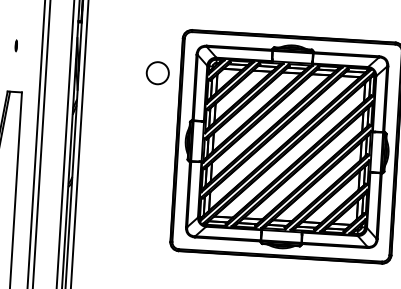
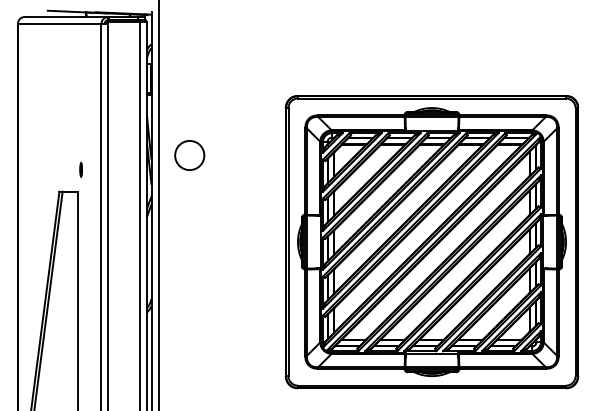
line: (15, 45) -> (80, 169), moved
circle: (157, 73) -> (189, 155), moved

